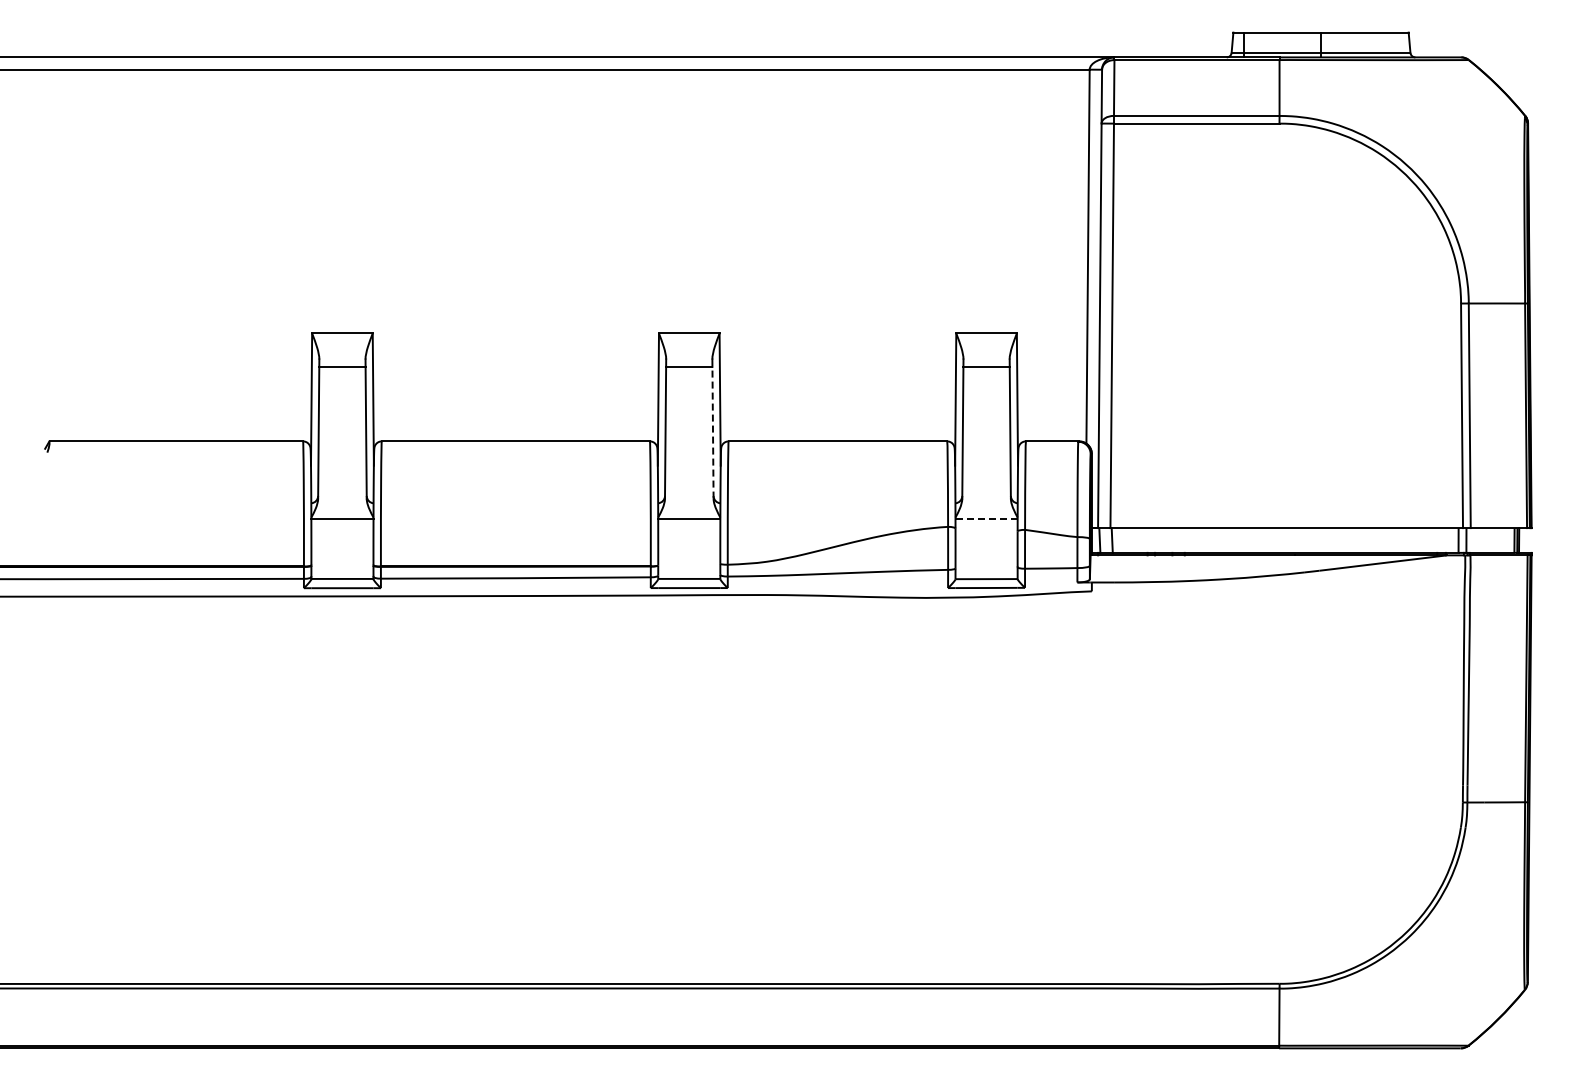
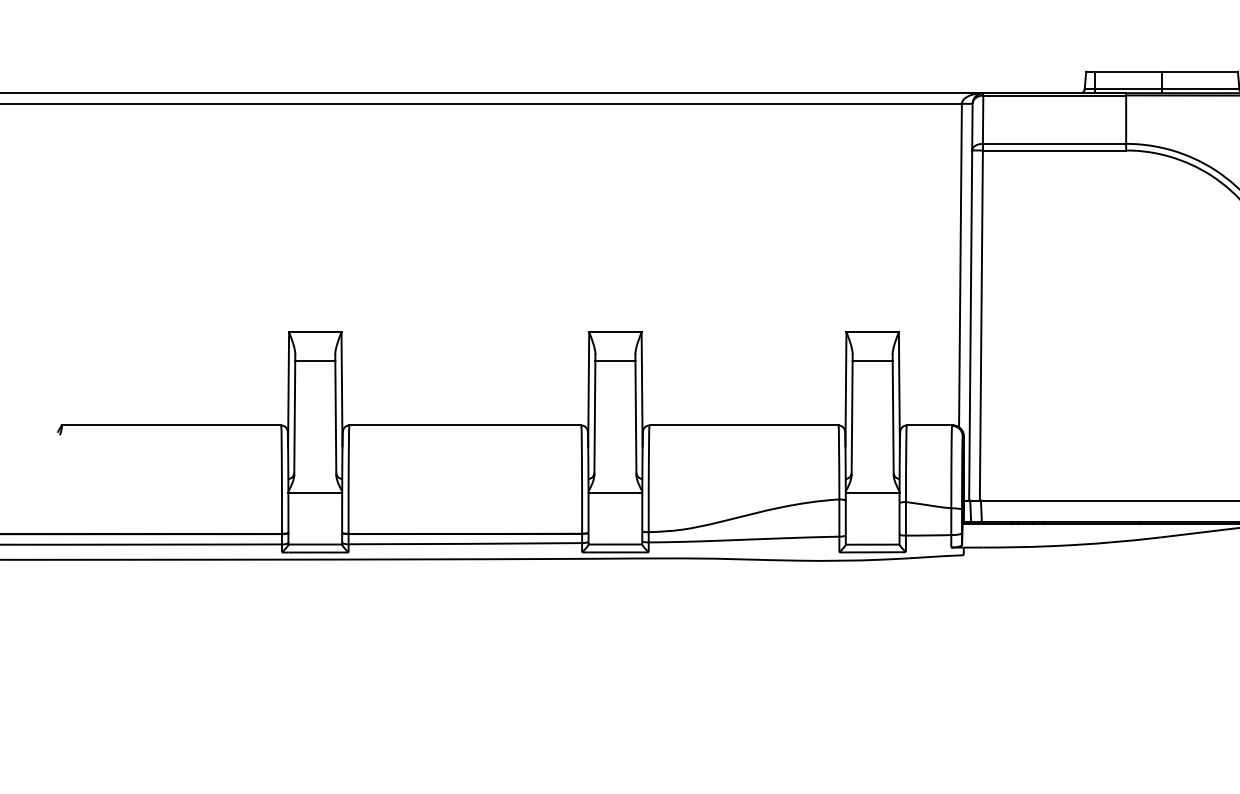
line: (713, 432) -> (636, 417), dashed -> solid
line: (987, 519) -> (873, 493), dashed -> solid

